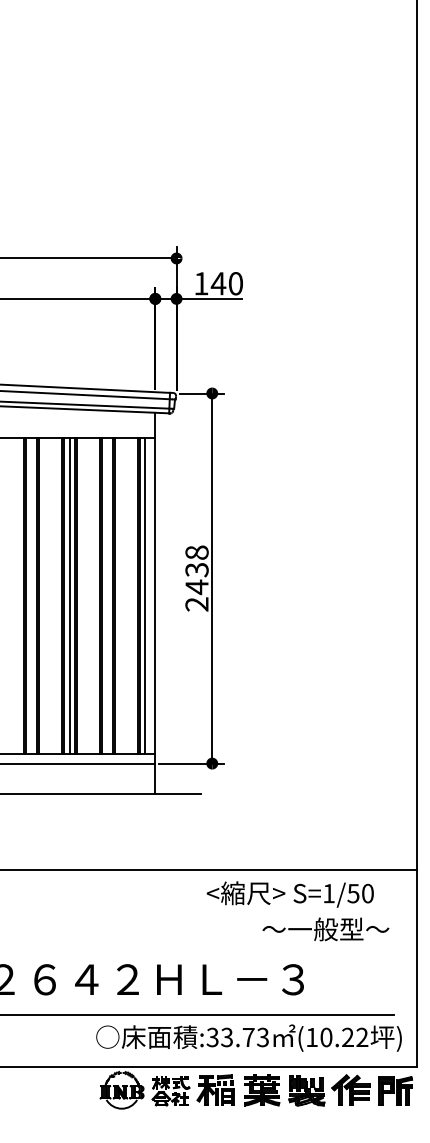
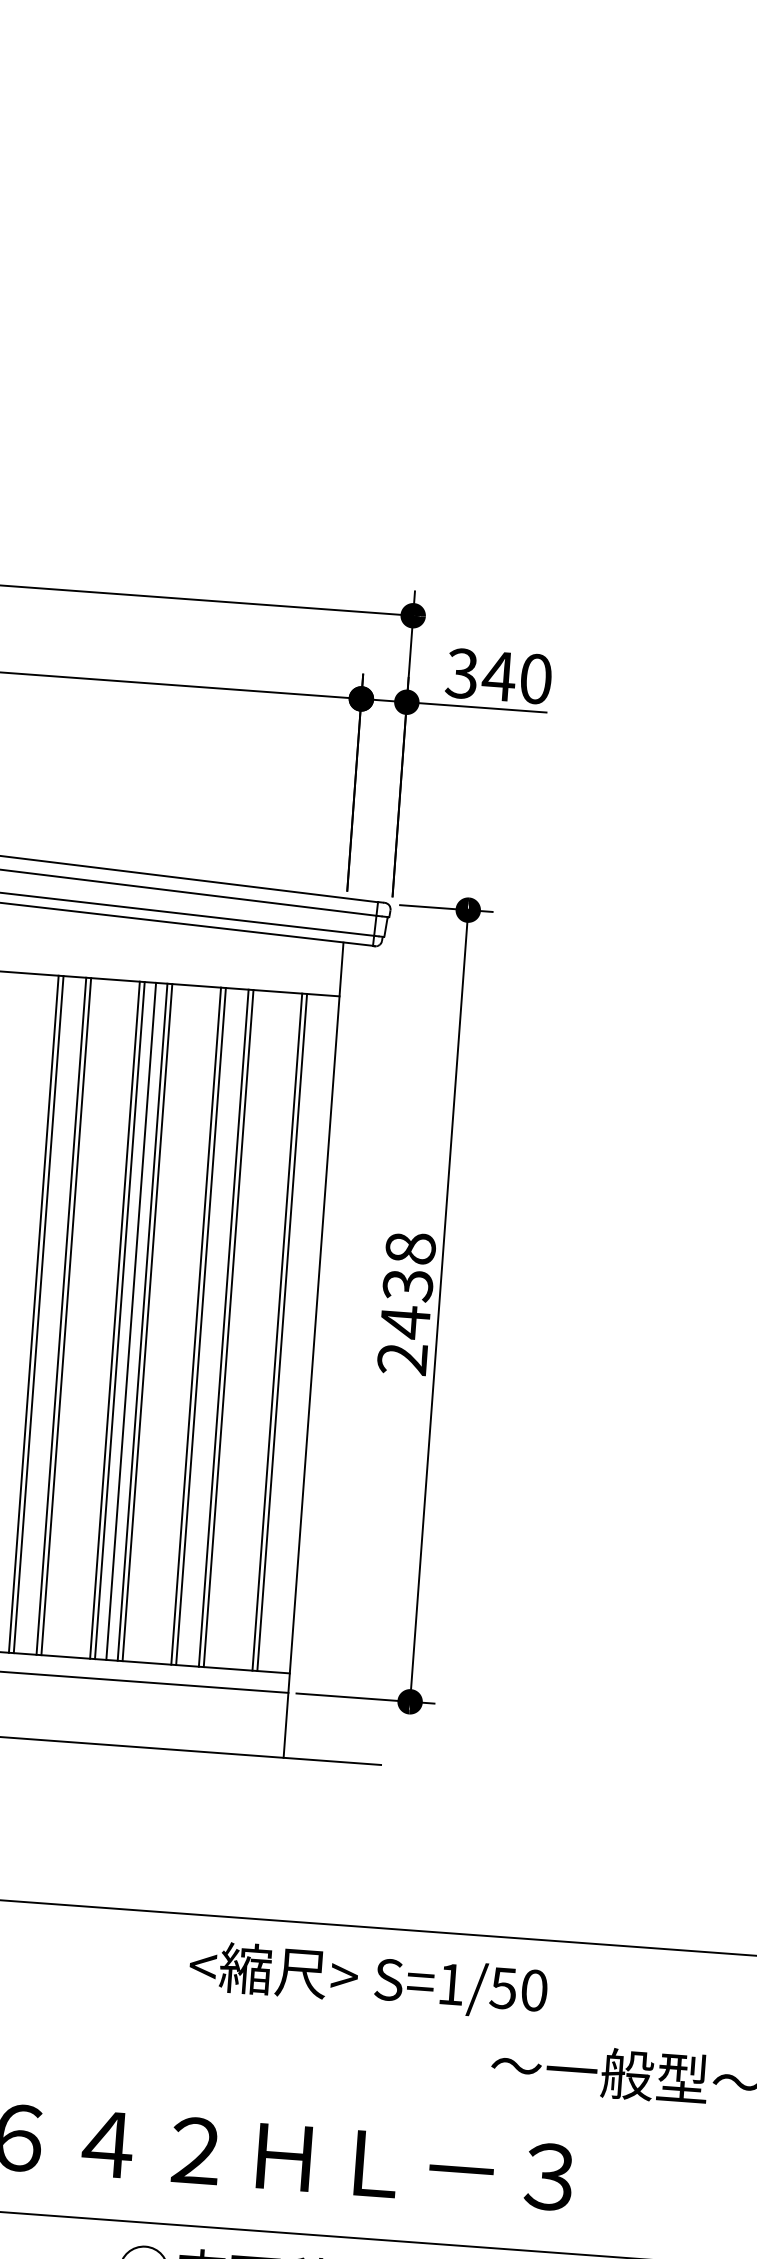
text: (201, 283) -> (462, 673), 140 -> 340
line: (145, 595) -> (293, 1331), removed
text: (289, 894) -> (366, 1980), moved

